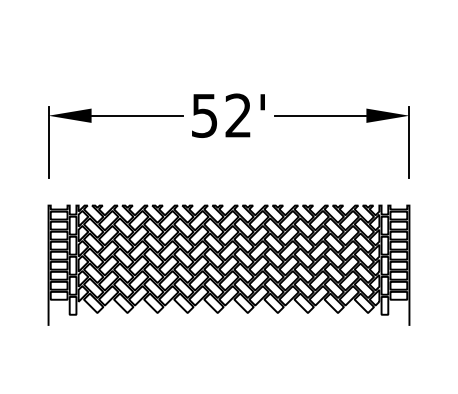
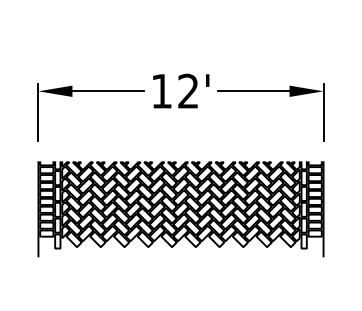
text: (204, 115) -> (161, 91), 52' -> 12'

